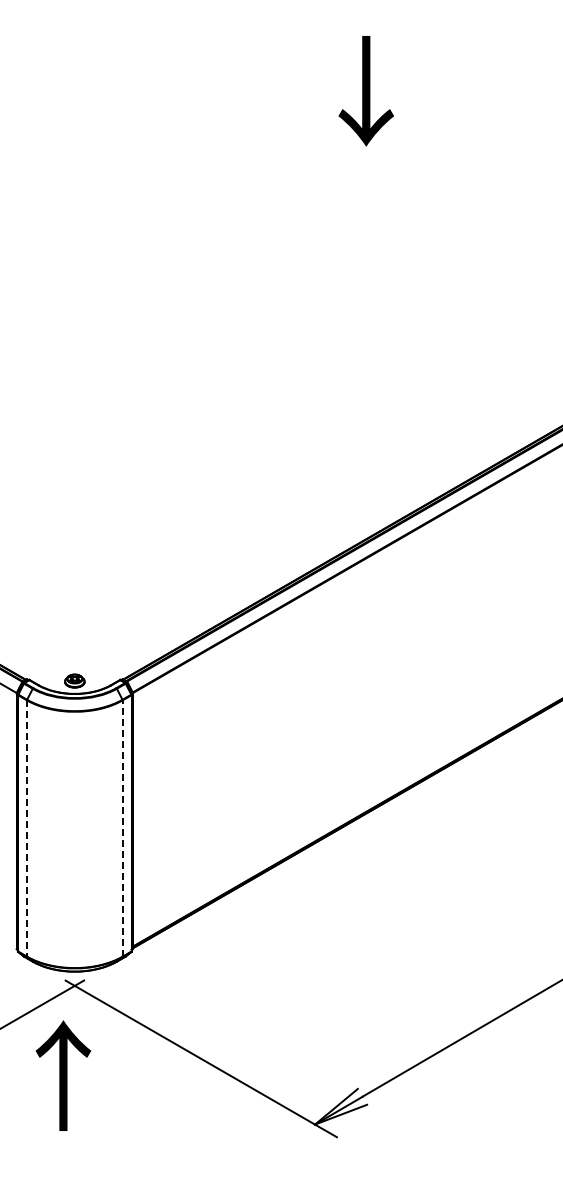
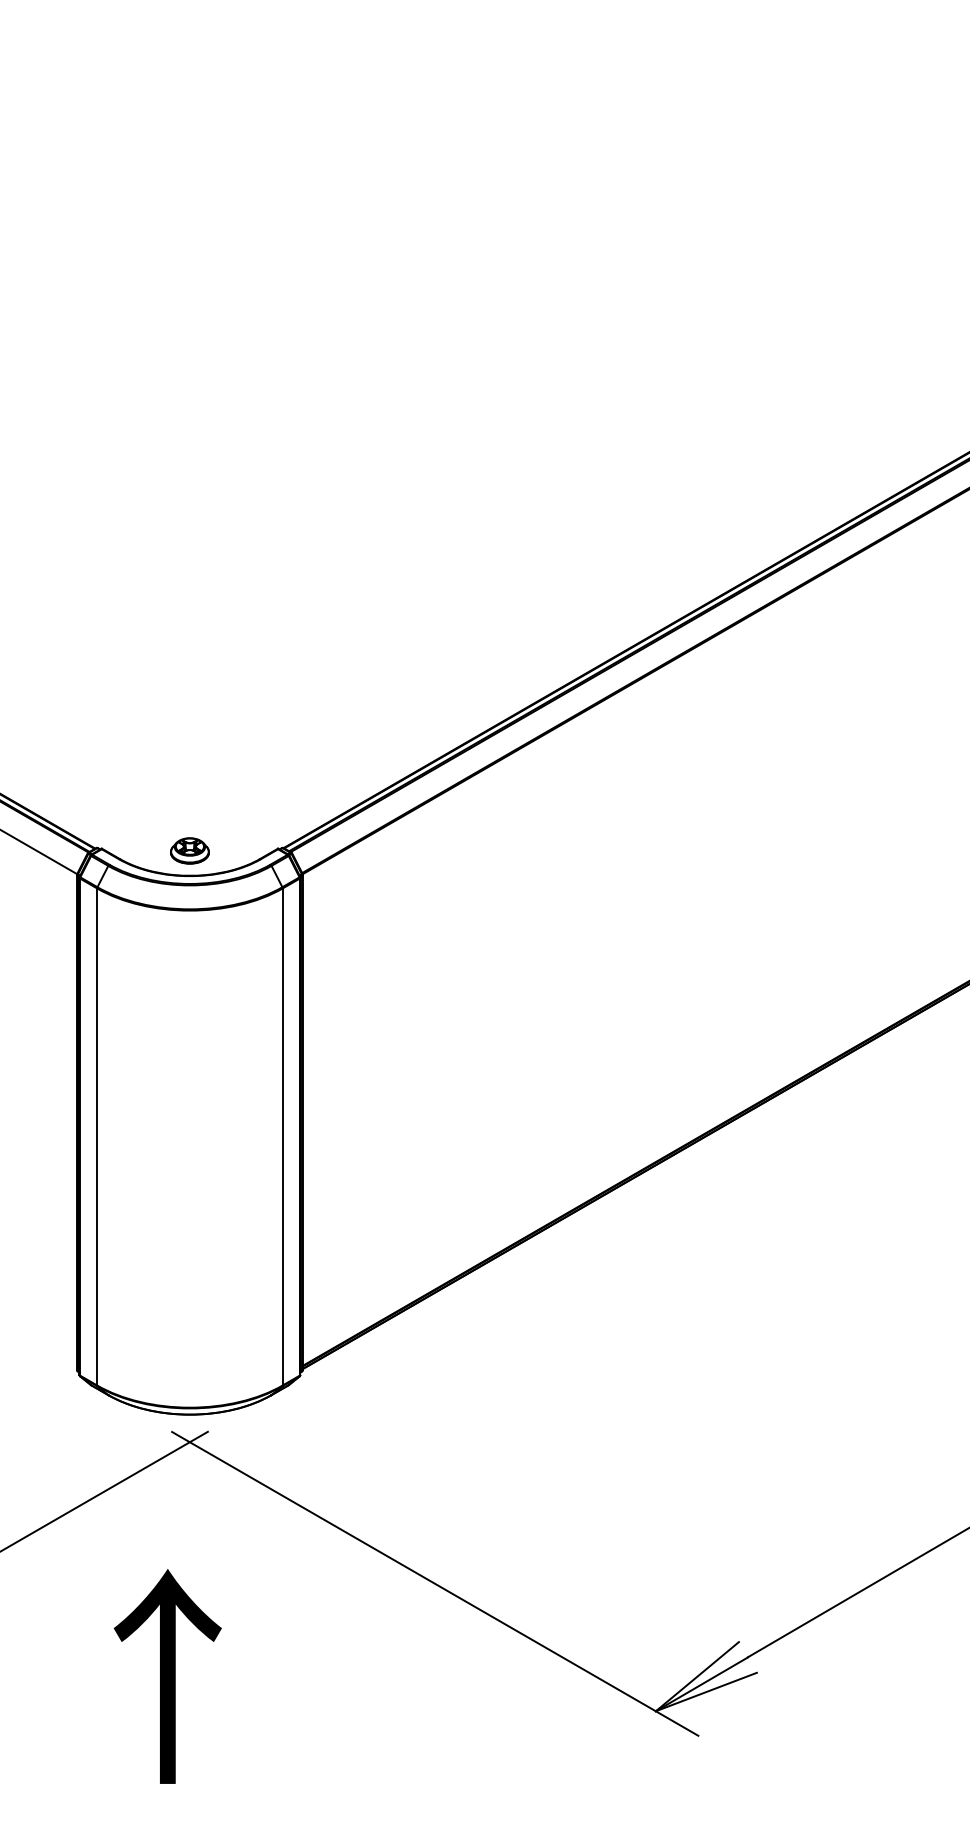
line: (122, 828) -> (282, 1136), dashed -> solid
line: (27, 829) -> (98, 1138), dashed -> solid
text: (63, 1075) -> (167, 1676), moved

